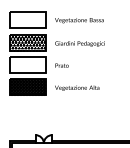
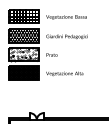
hatch: (27, 19) -> (23, 16), added
hatch: (27, 65) -> (23, 54), added

